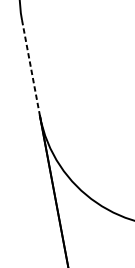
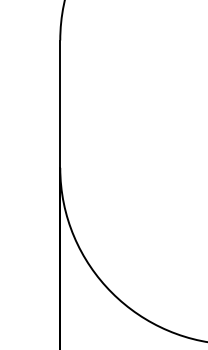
line: (31, 68) -> (60, 104), dashed -> solid

